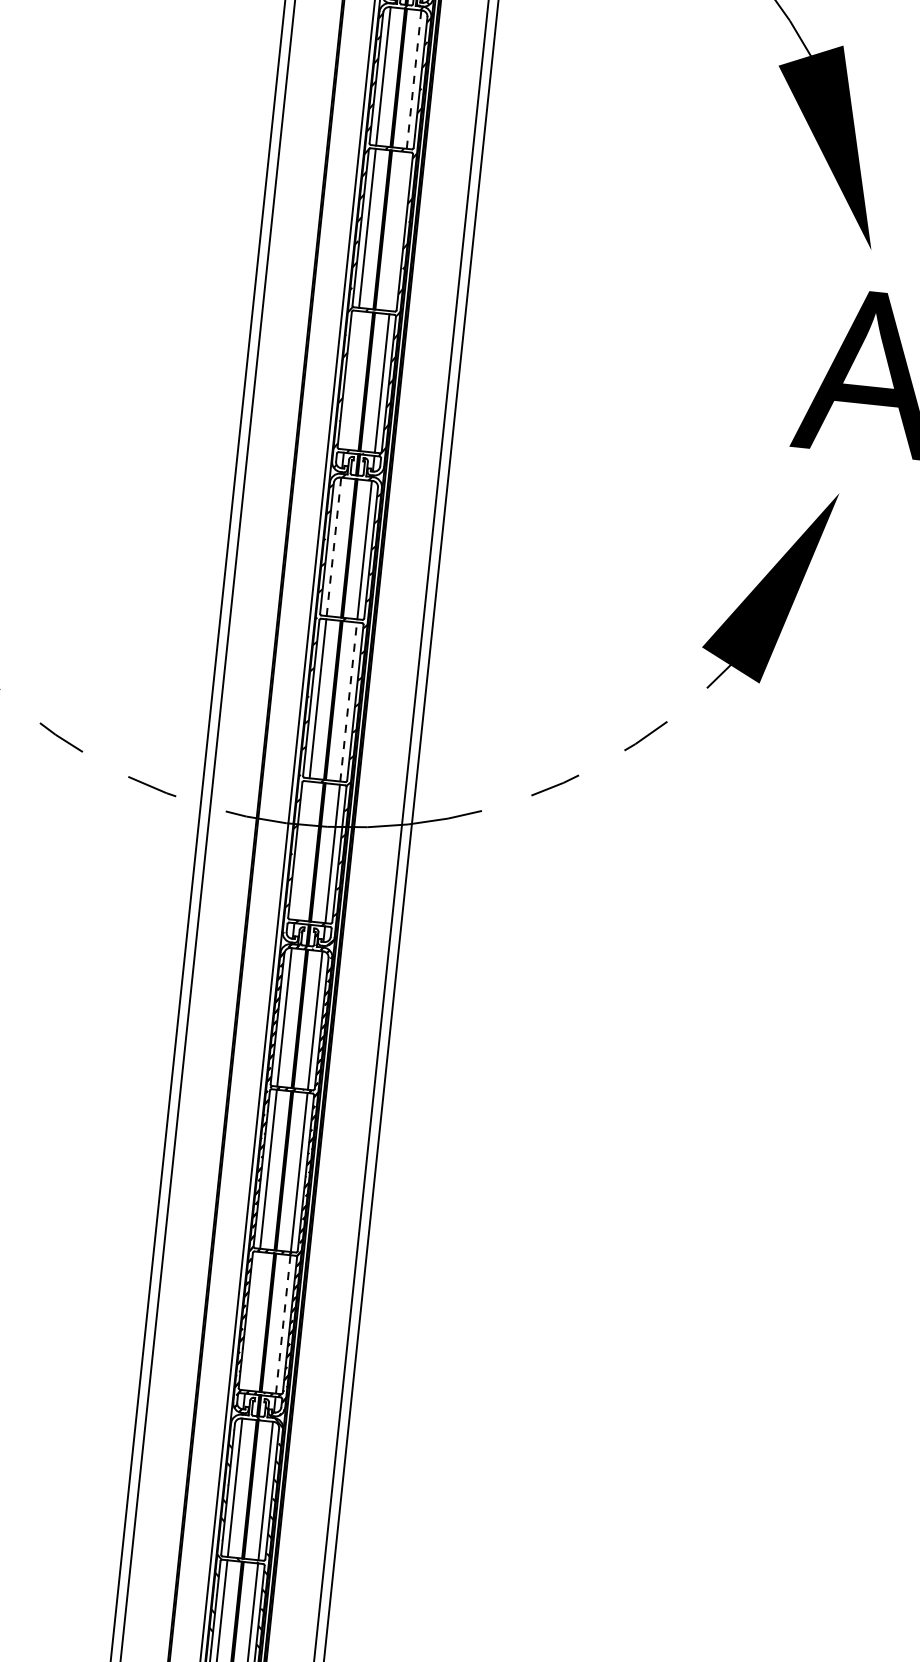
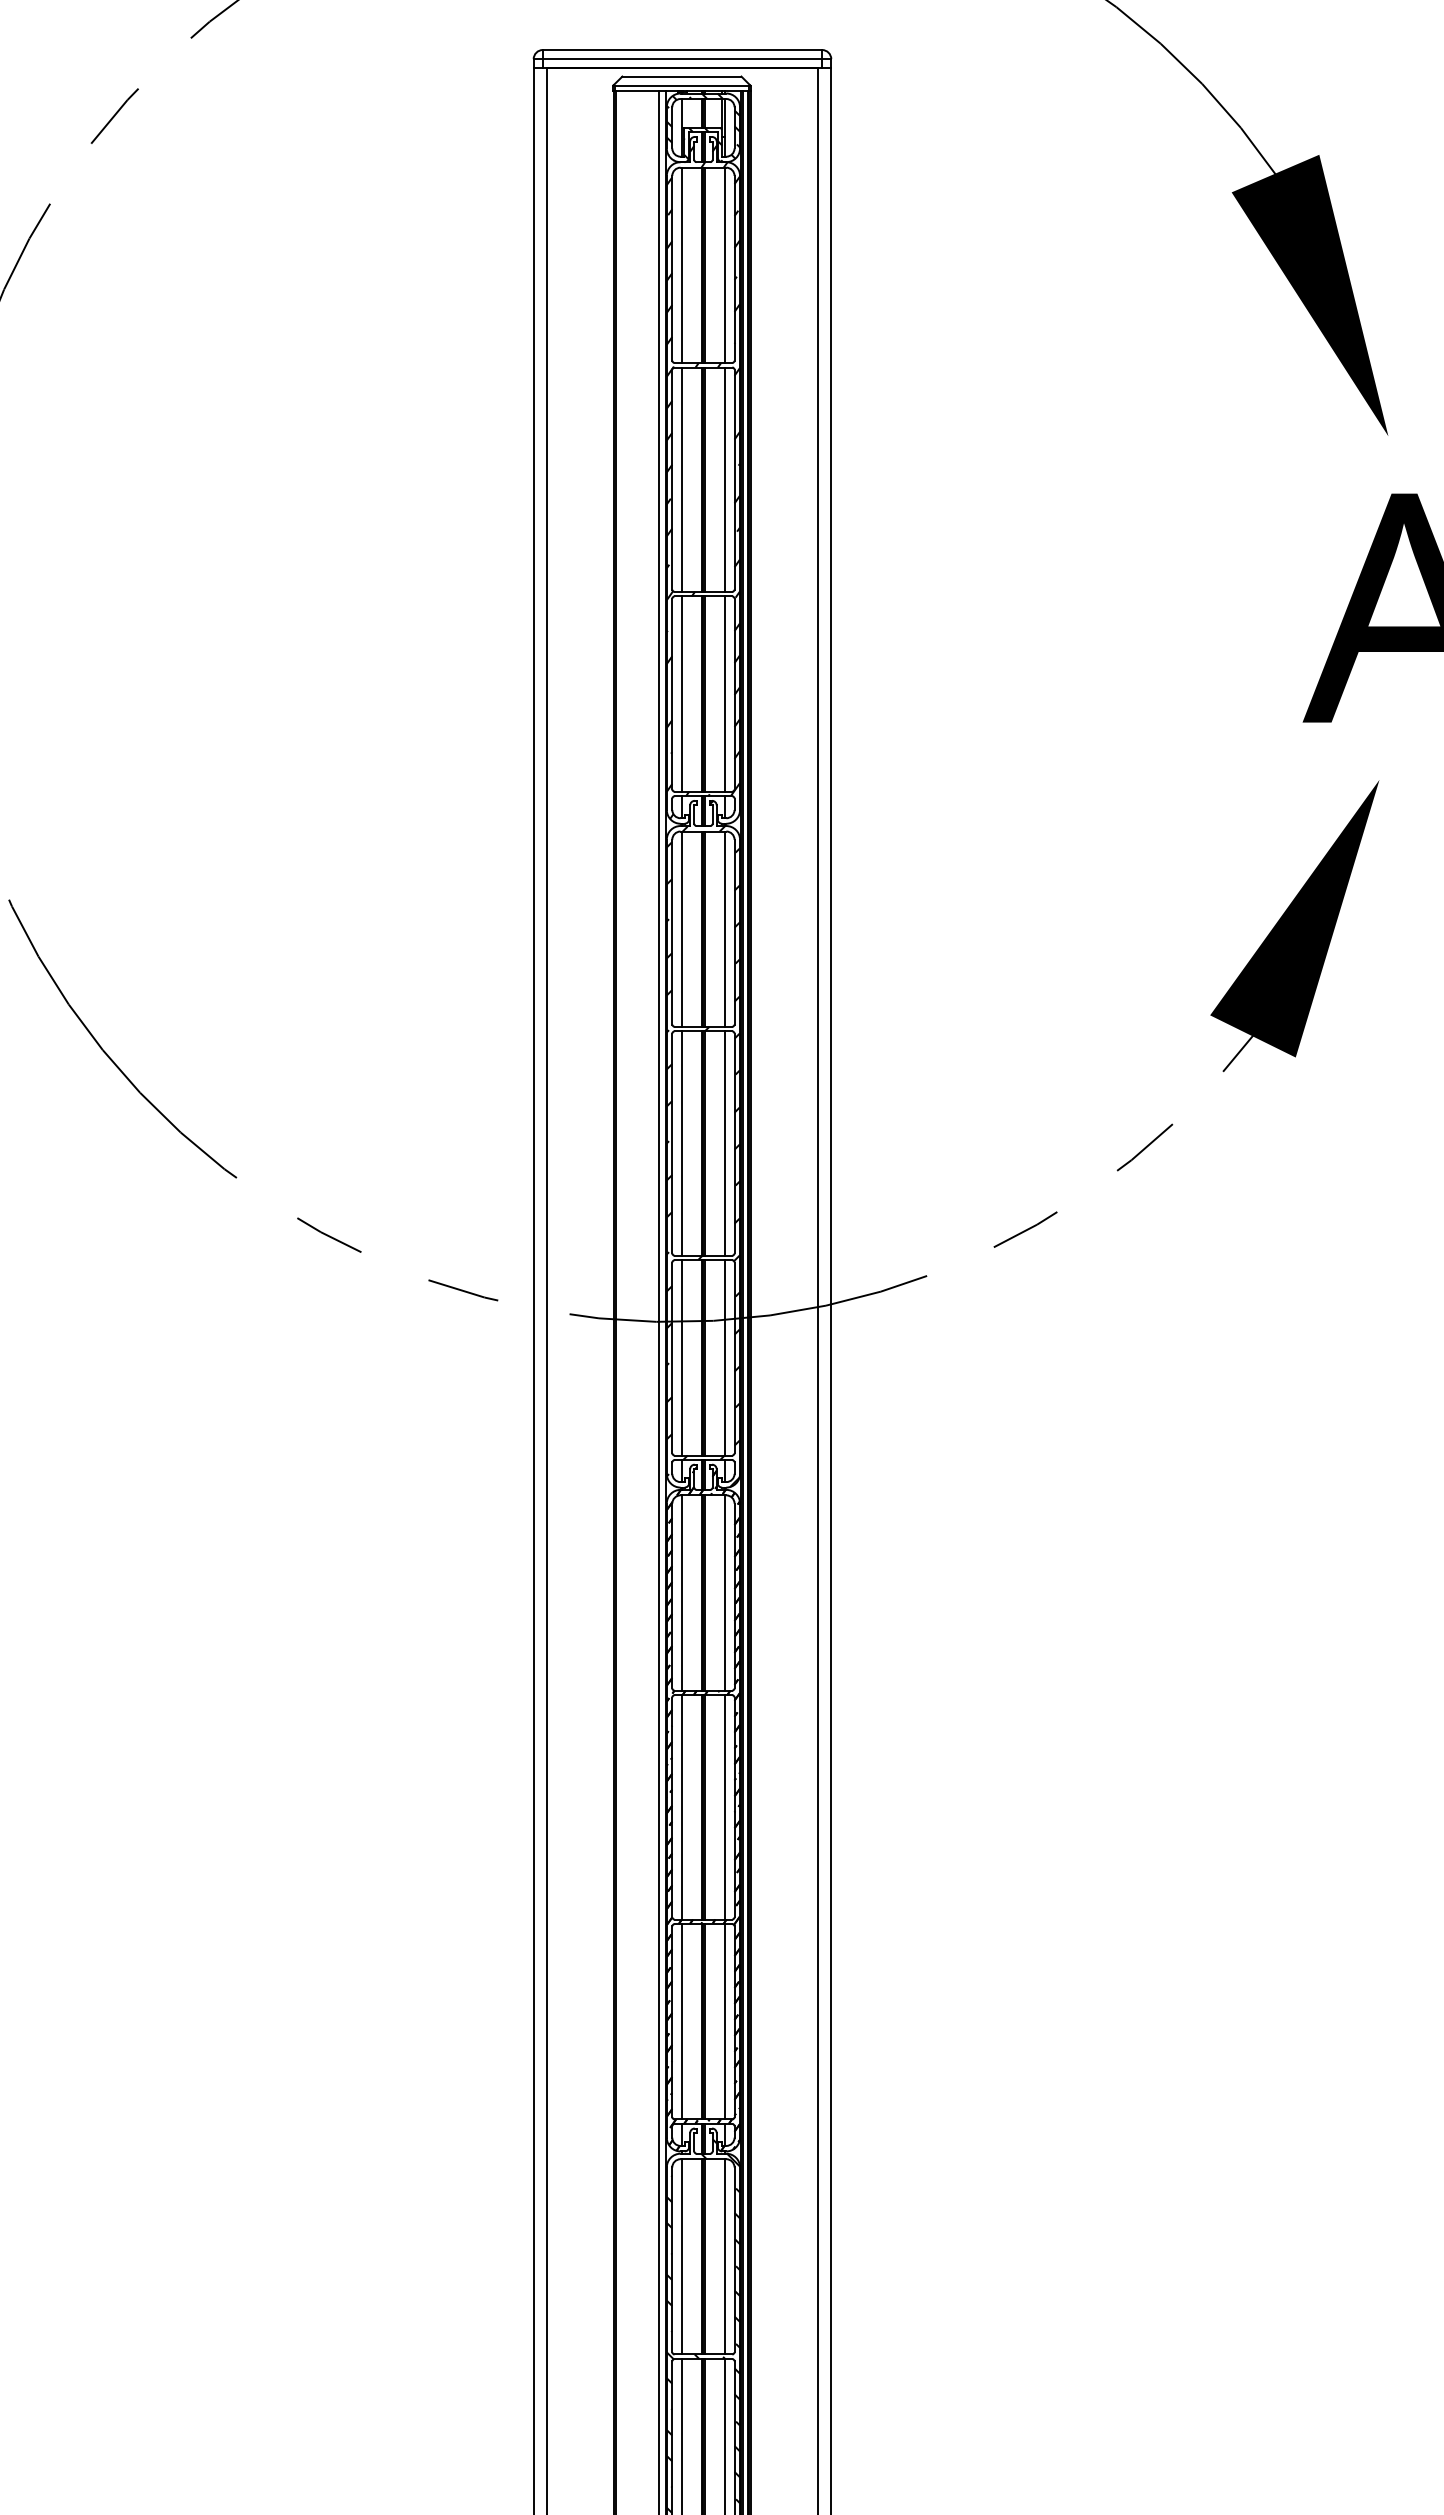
line: (414, 79) -> (725, 265), dashed -> solid
line: (398, 231) -> (725, 479), added
line: (351, 379) -> (681, 693), added
line: (333, 547) -> (681, 929), dashed -> solid
line: (348, 702) -> (725, 1143), dashed -> solid
line: (301, 850) -> (681, 1357), added
line: (252, 1321) -> (681, 2021), added
line: (283, 1324) -> (725, 2021), dashed -> solid

